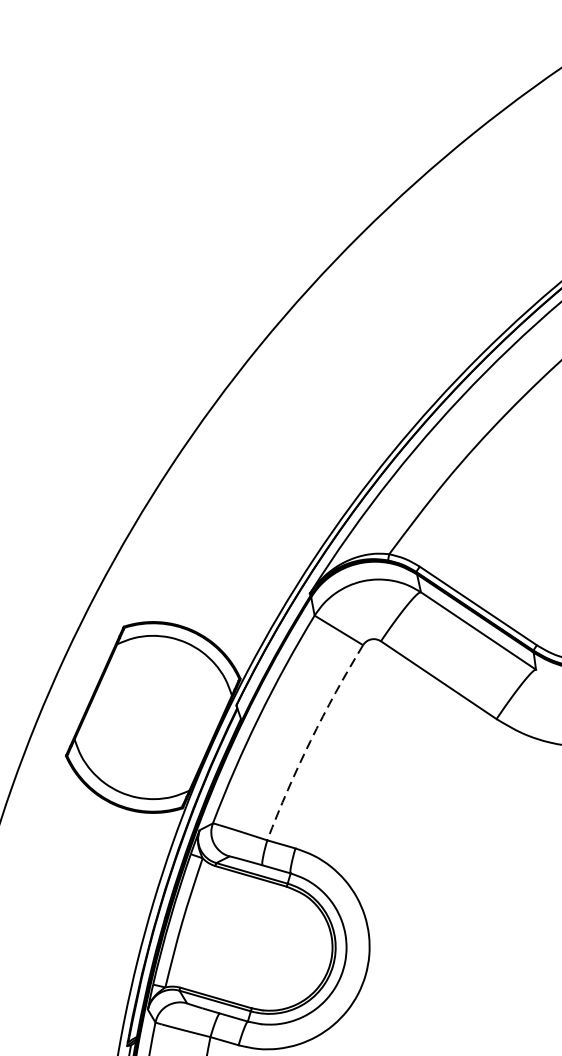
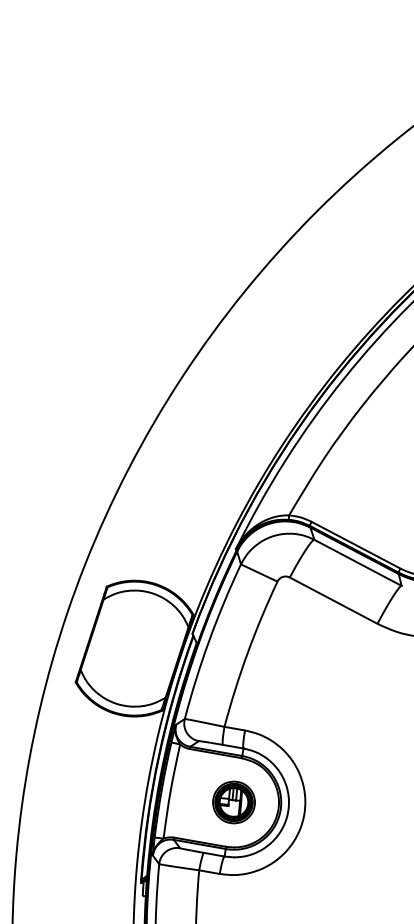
arc: (310, 741) -> (247, 653), dashed -> solid
part: (268, 947) -> (233, 802), added

